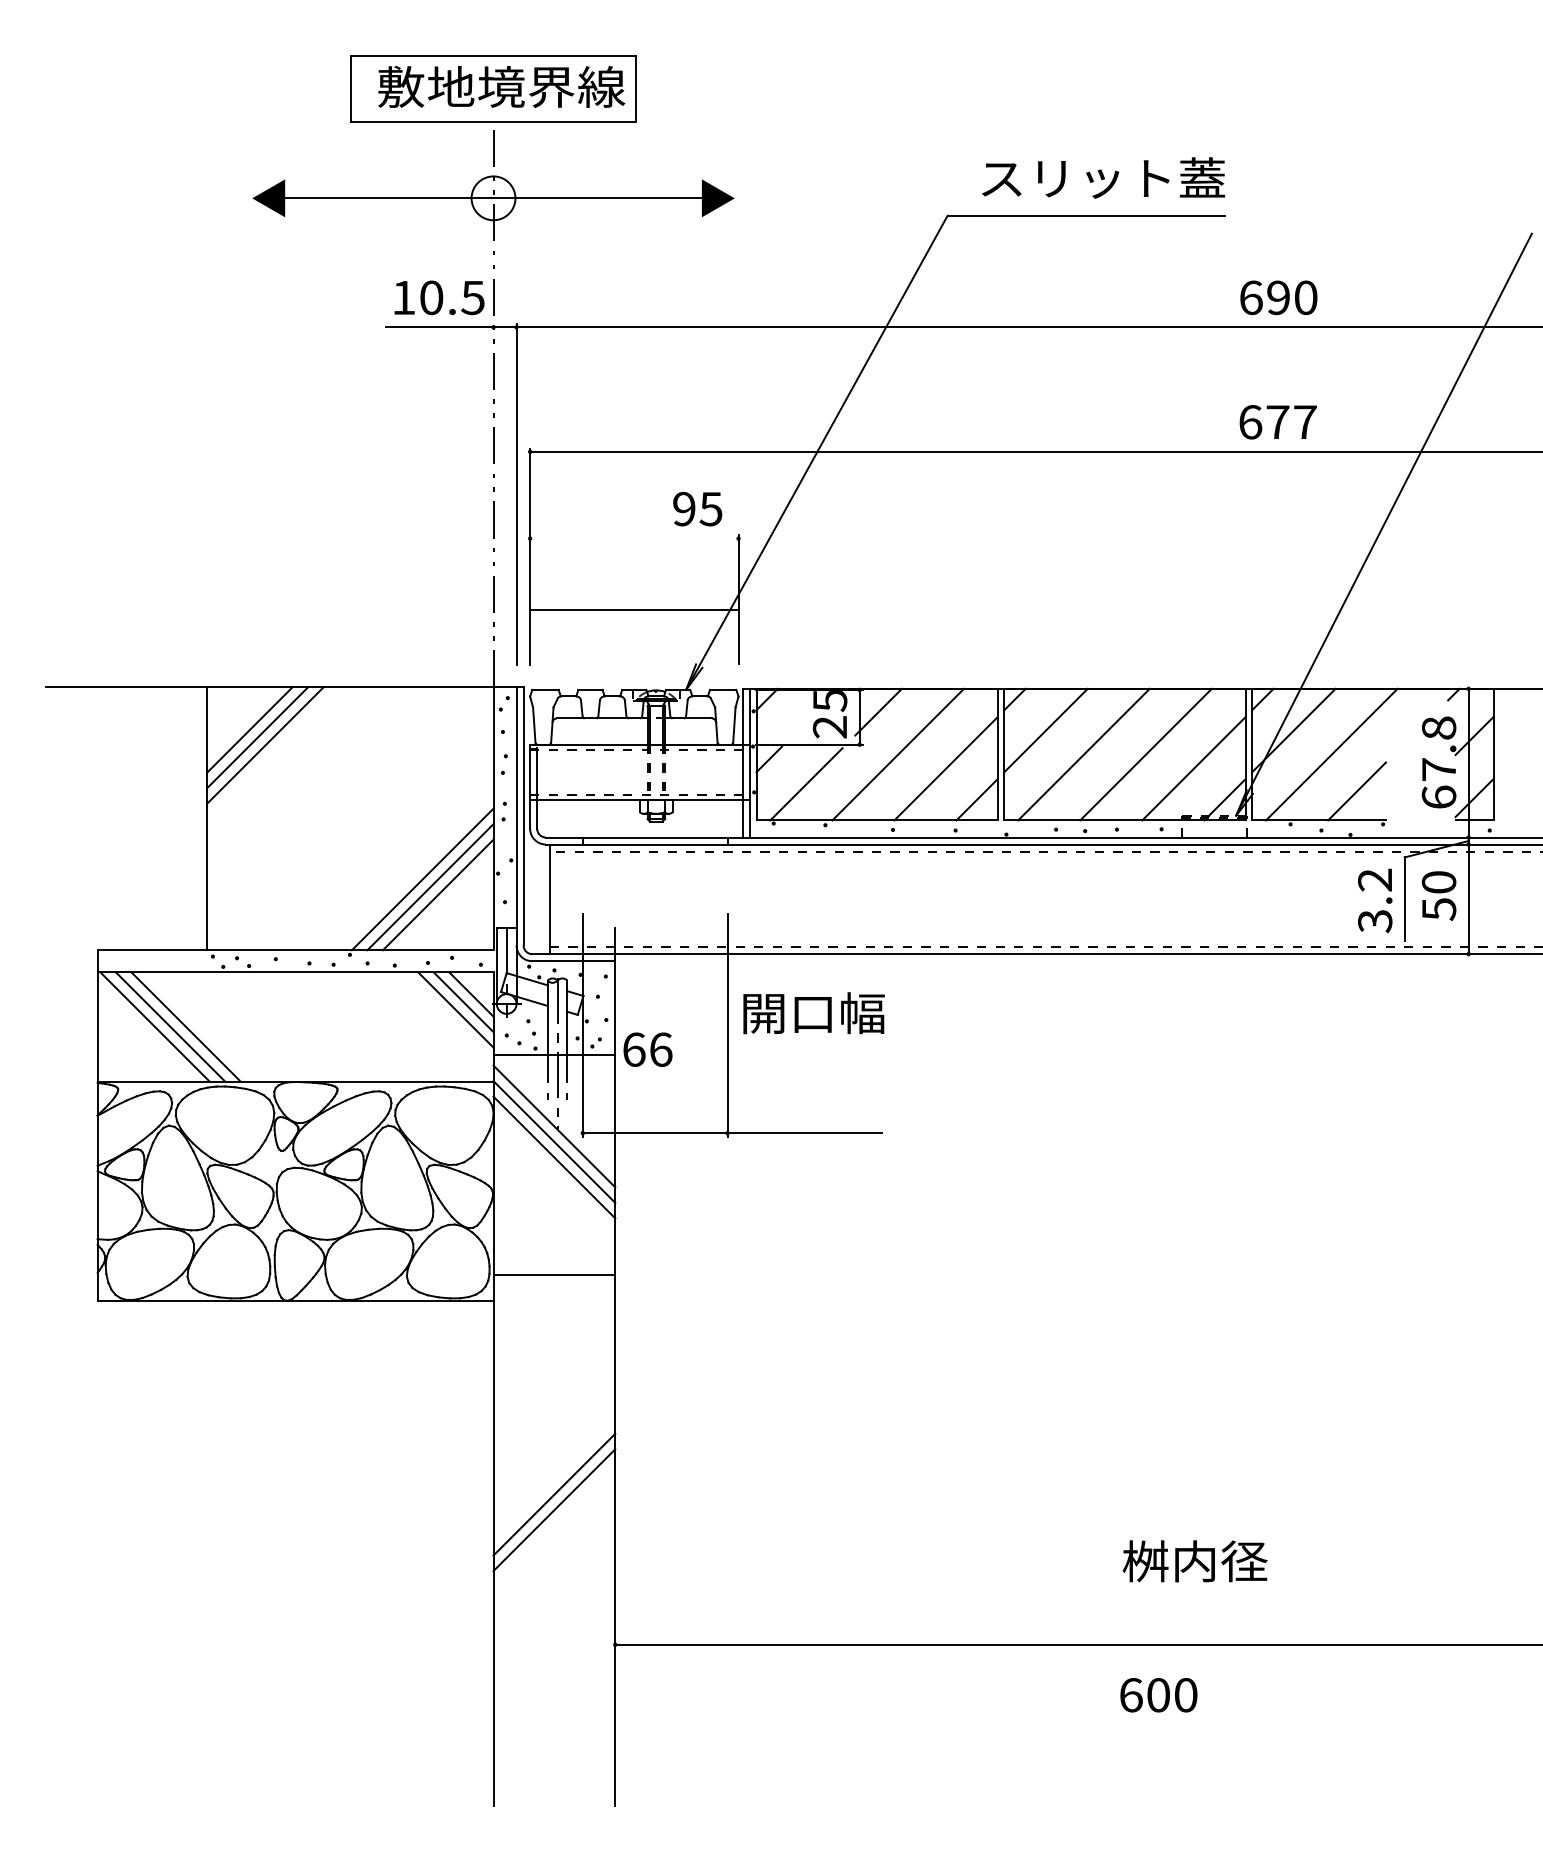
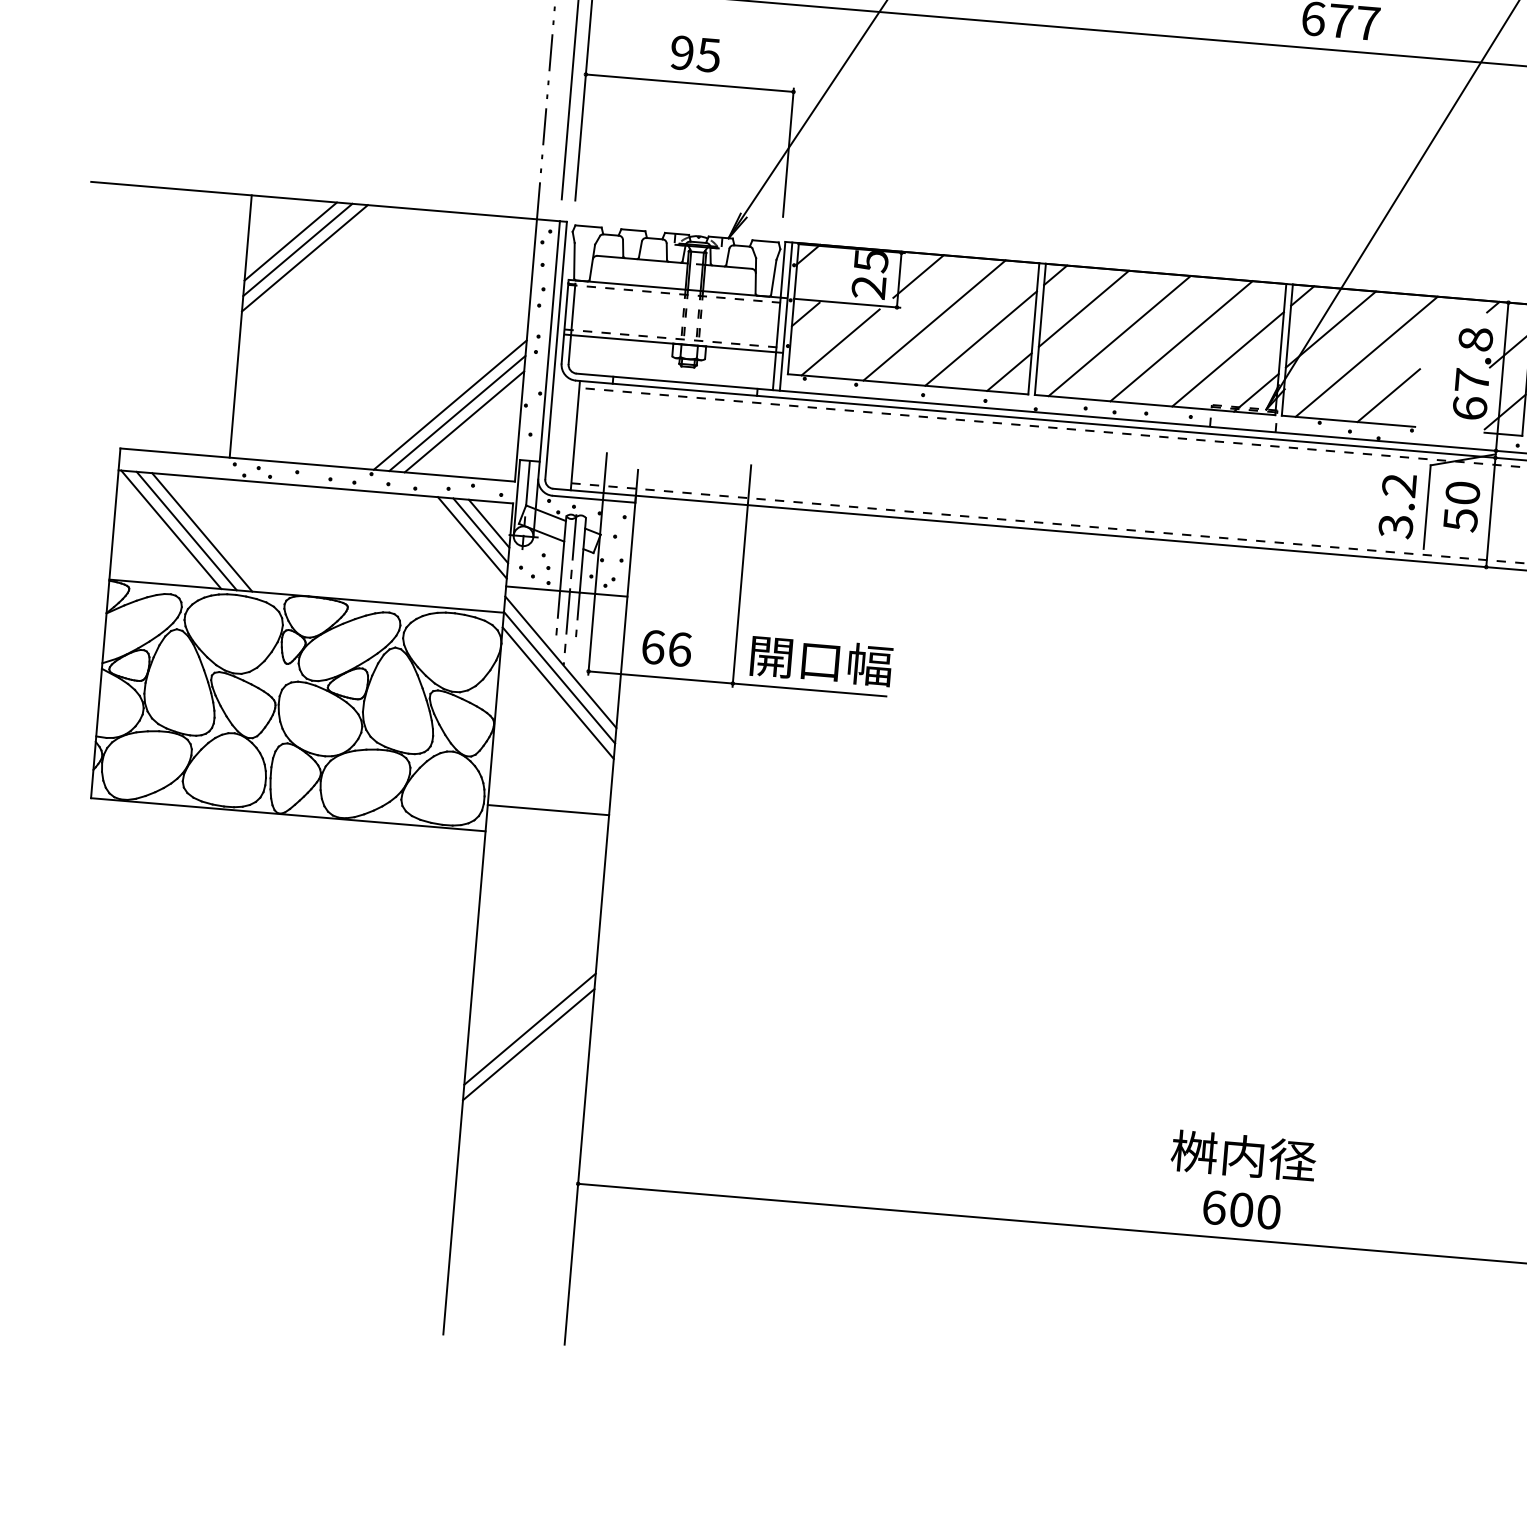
text: (697, 508) -> (695, 53), moved
line: (634, 609) -> (689, 83), moved
text: (813, 1013) -> (820, 661), moved
text: (647, 1049) -> (666, 648), moved
text: (1194, 1561) -> (1243, 1156), moved
text: (1158, 1695) -> (1241, 1210), moved

